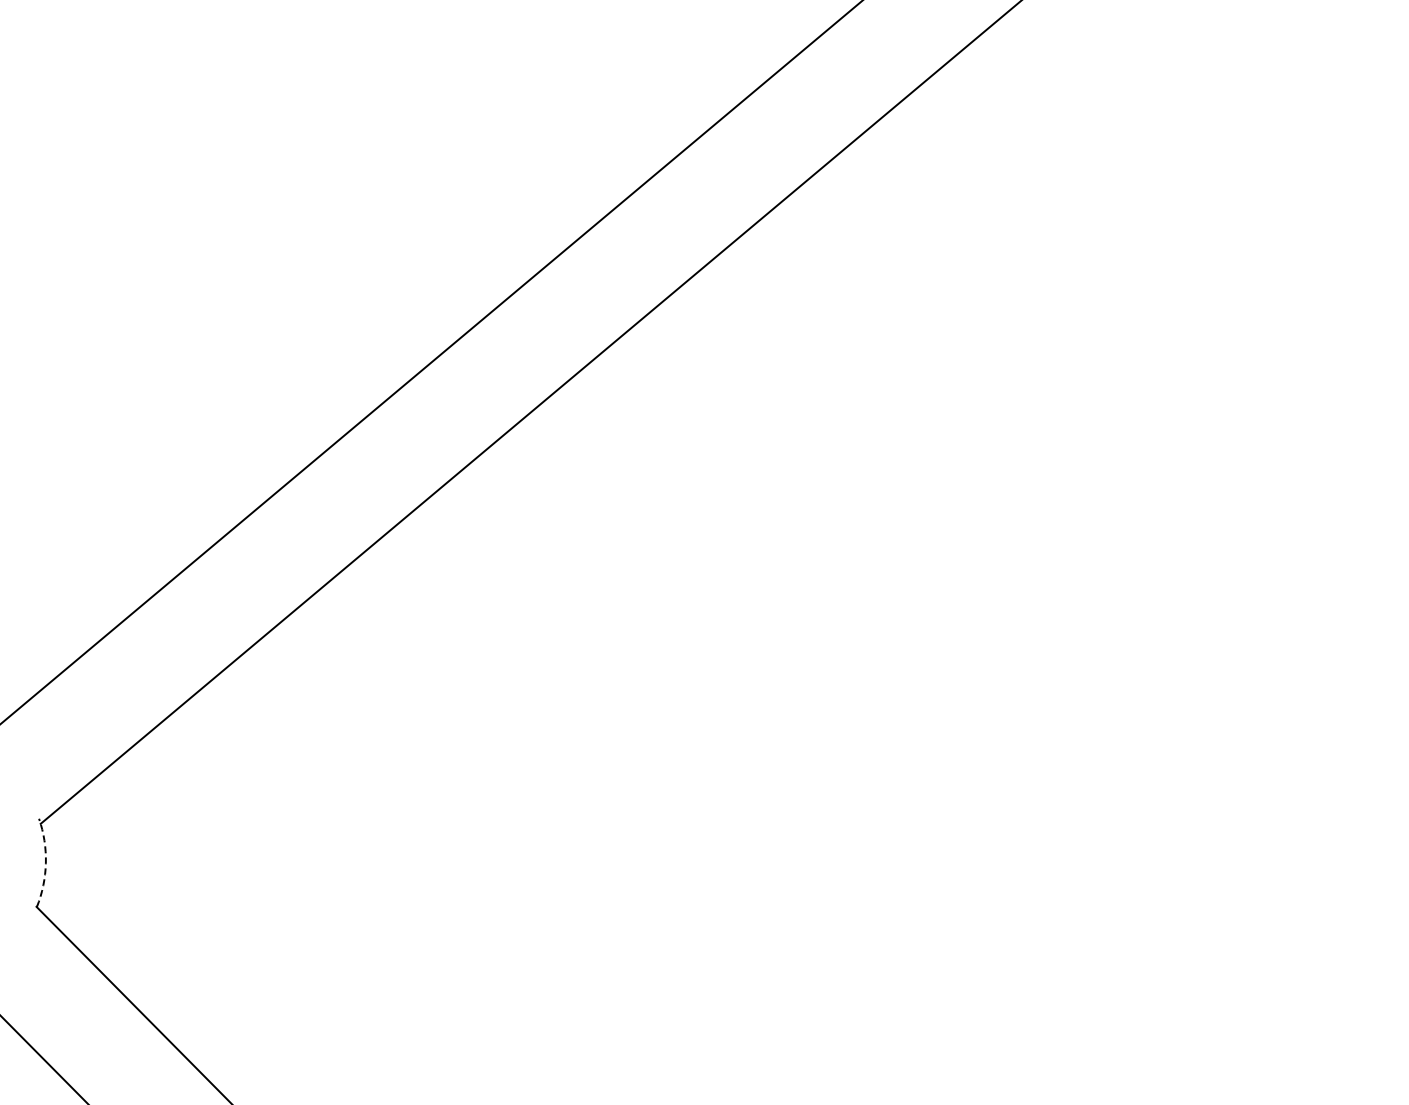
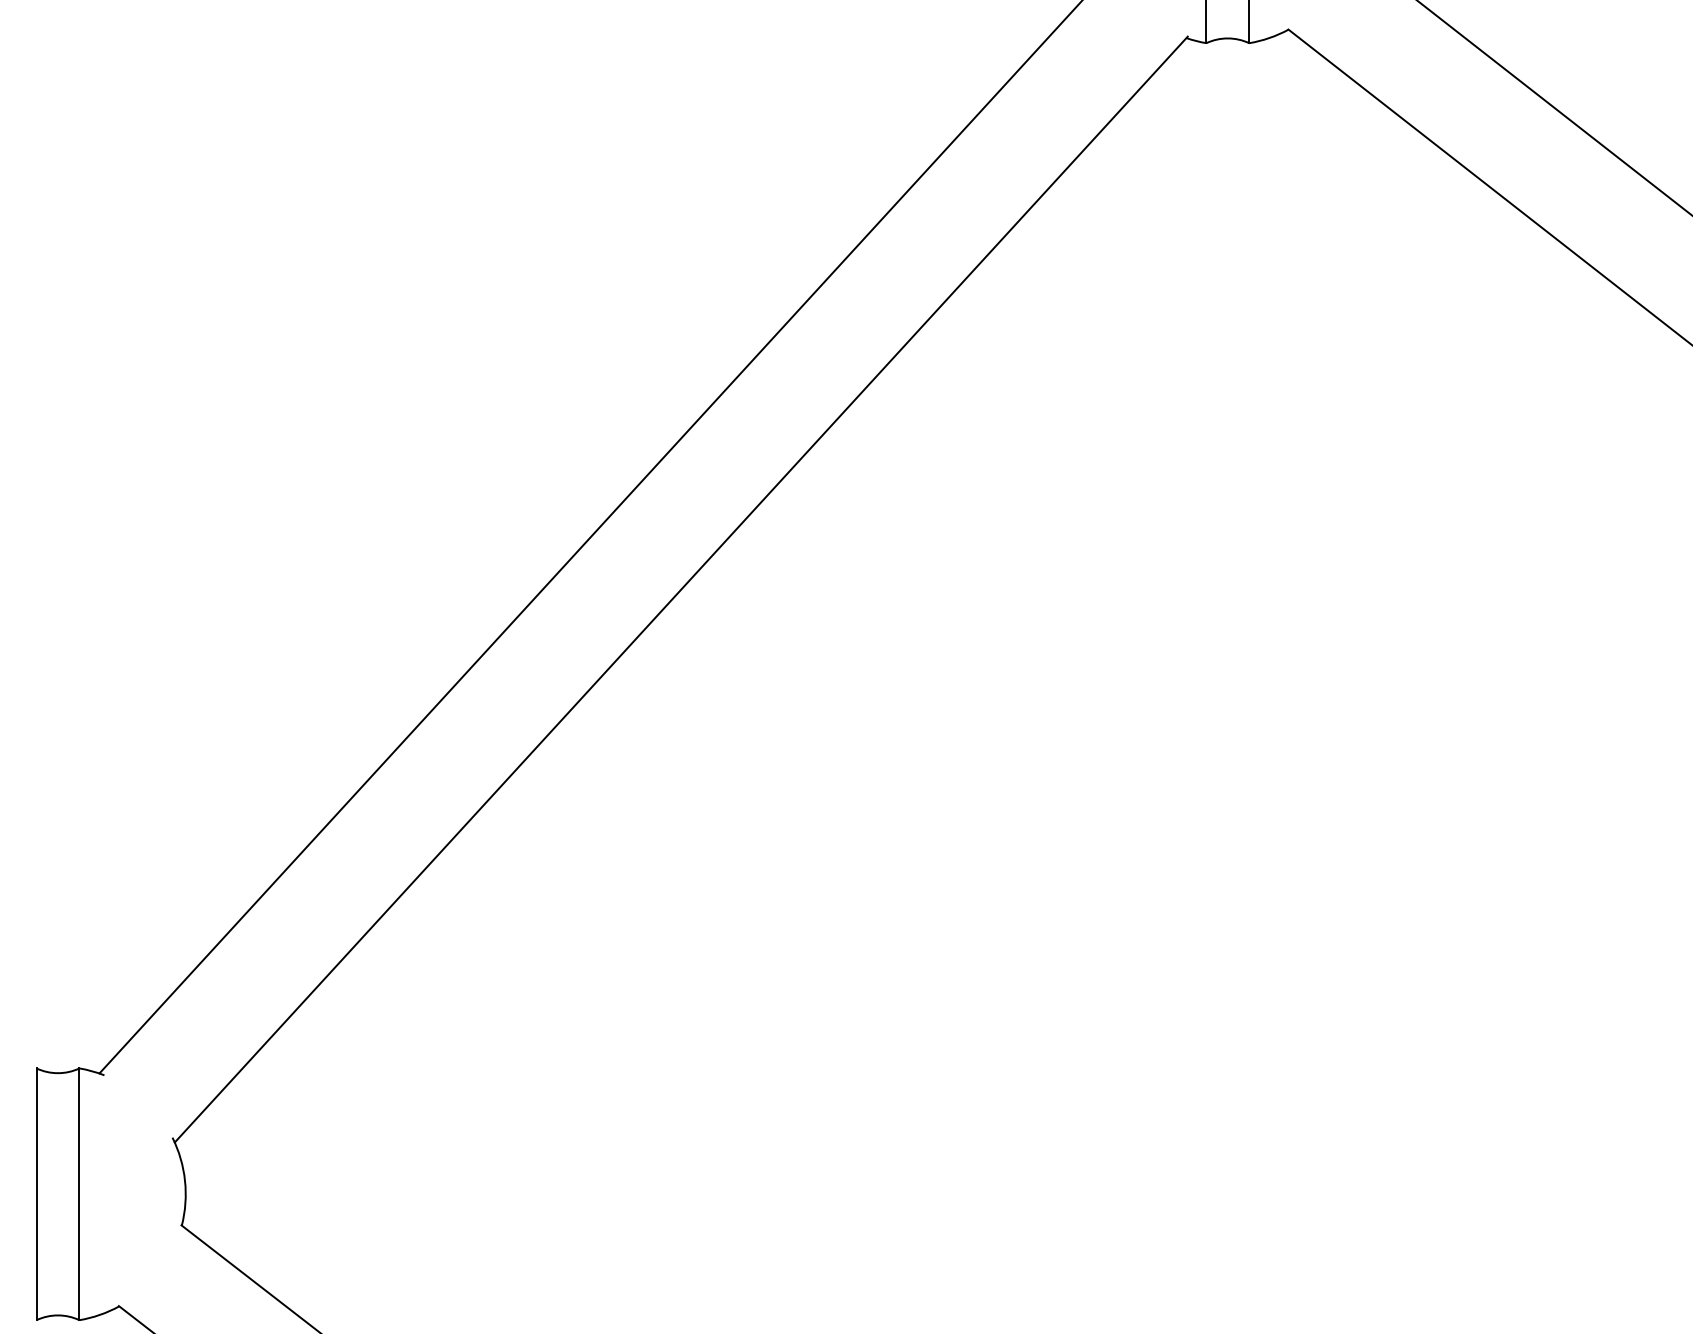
arc: (46, 862) -> (185, 1180), dashed -> solid

